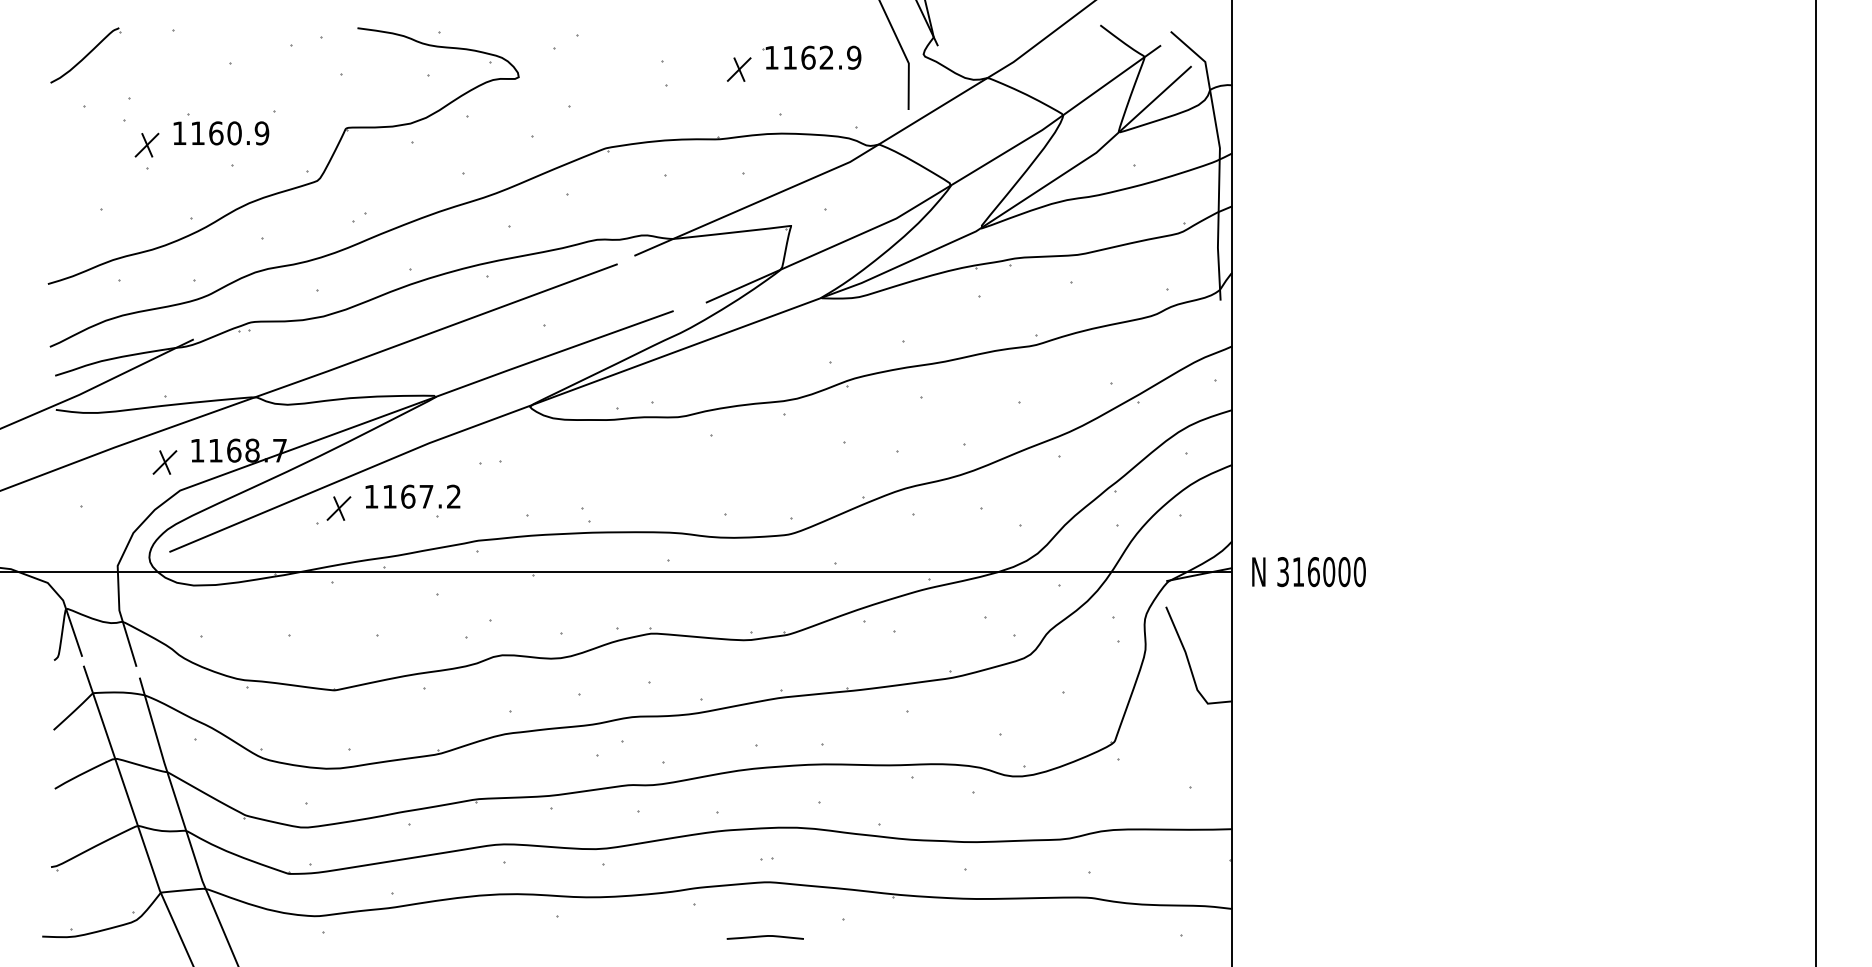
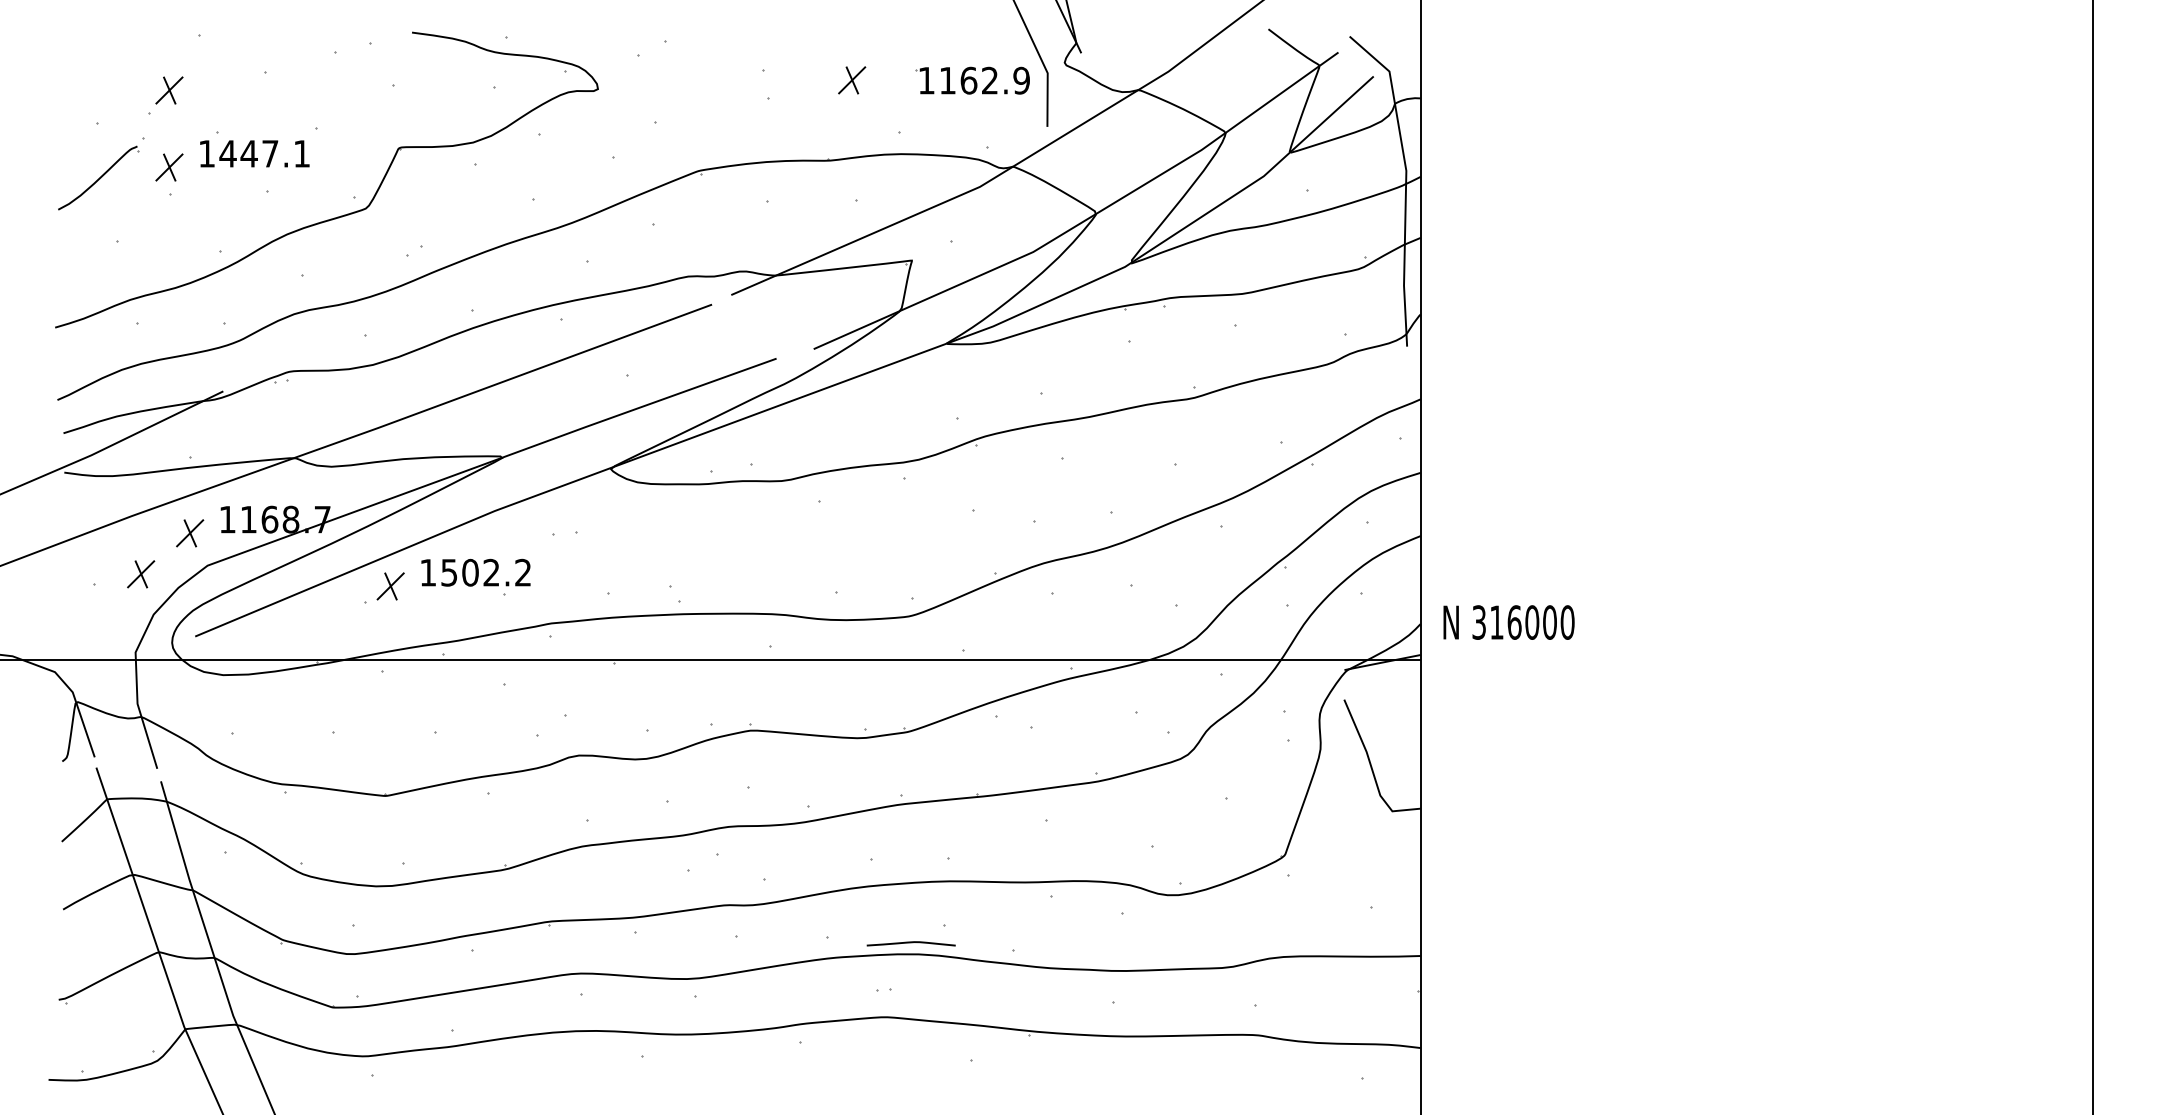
part: (85, 55) -> (98, 177), moved
part: (811, 57) -> (972, 80), moved
part: (147, 78) -> (169, 90), added
text: (229, 133) -> (264, 153), 1160.9 -> 1447.1
text: (408, 496) -> (470, 572), 1167.2 -> 1502.2
part: (122, 498) -> (141, 574), added
text: (1308, 571) -> (1508, 622), moved
curve: (764, 937) -> (910, 943), moved

